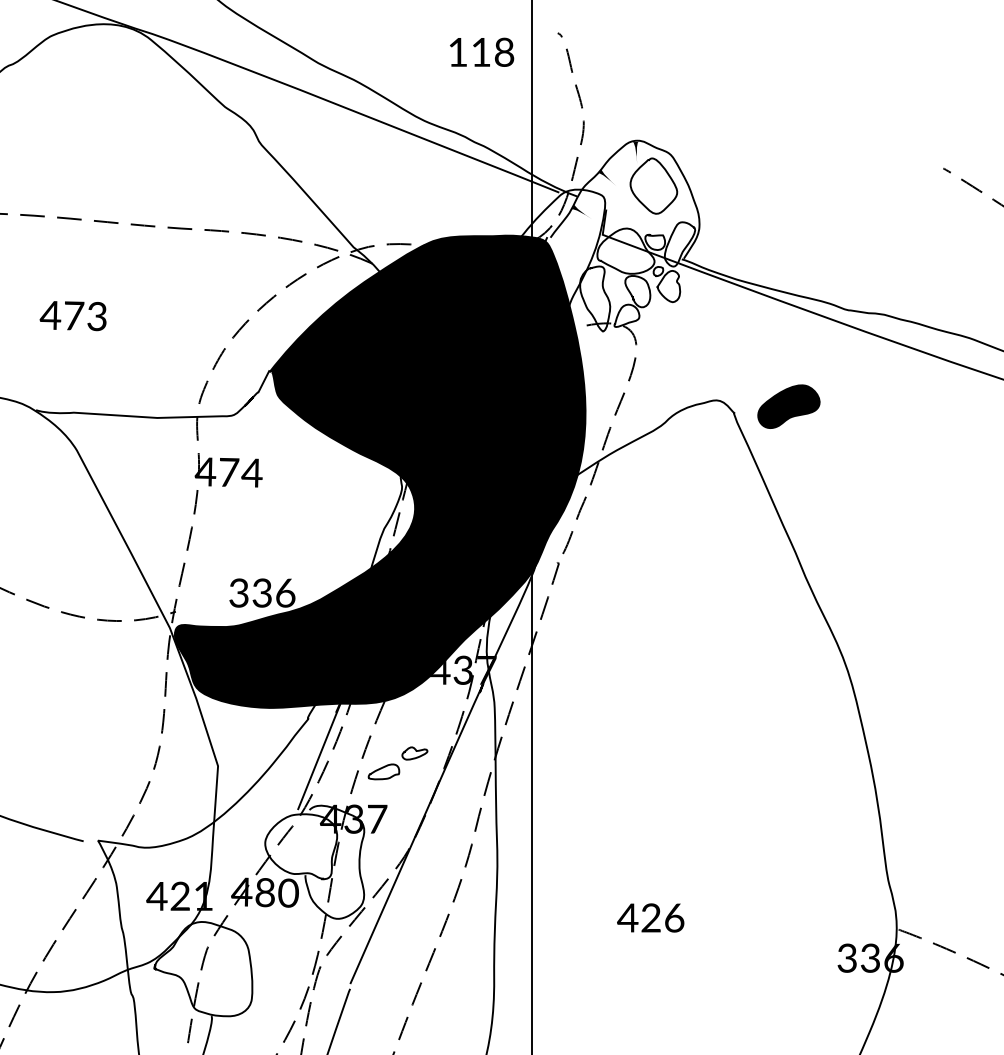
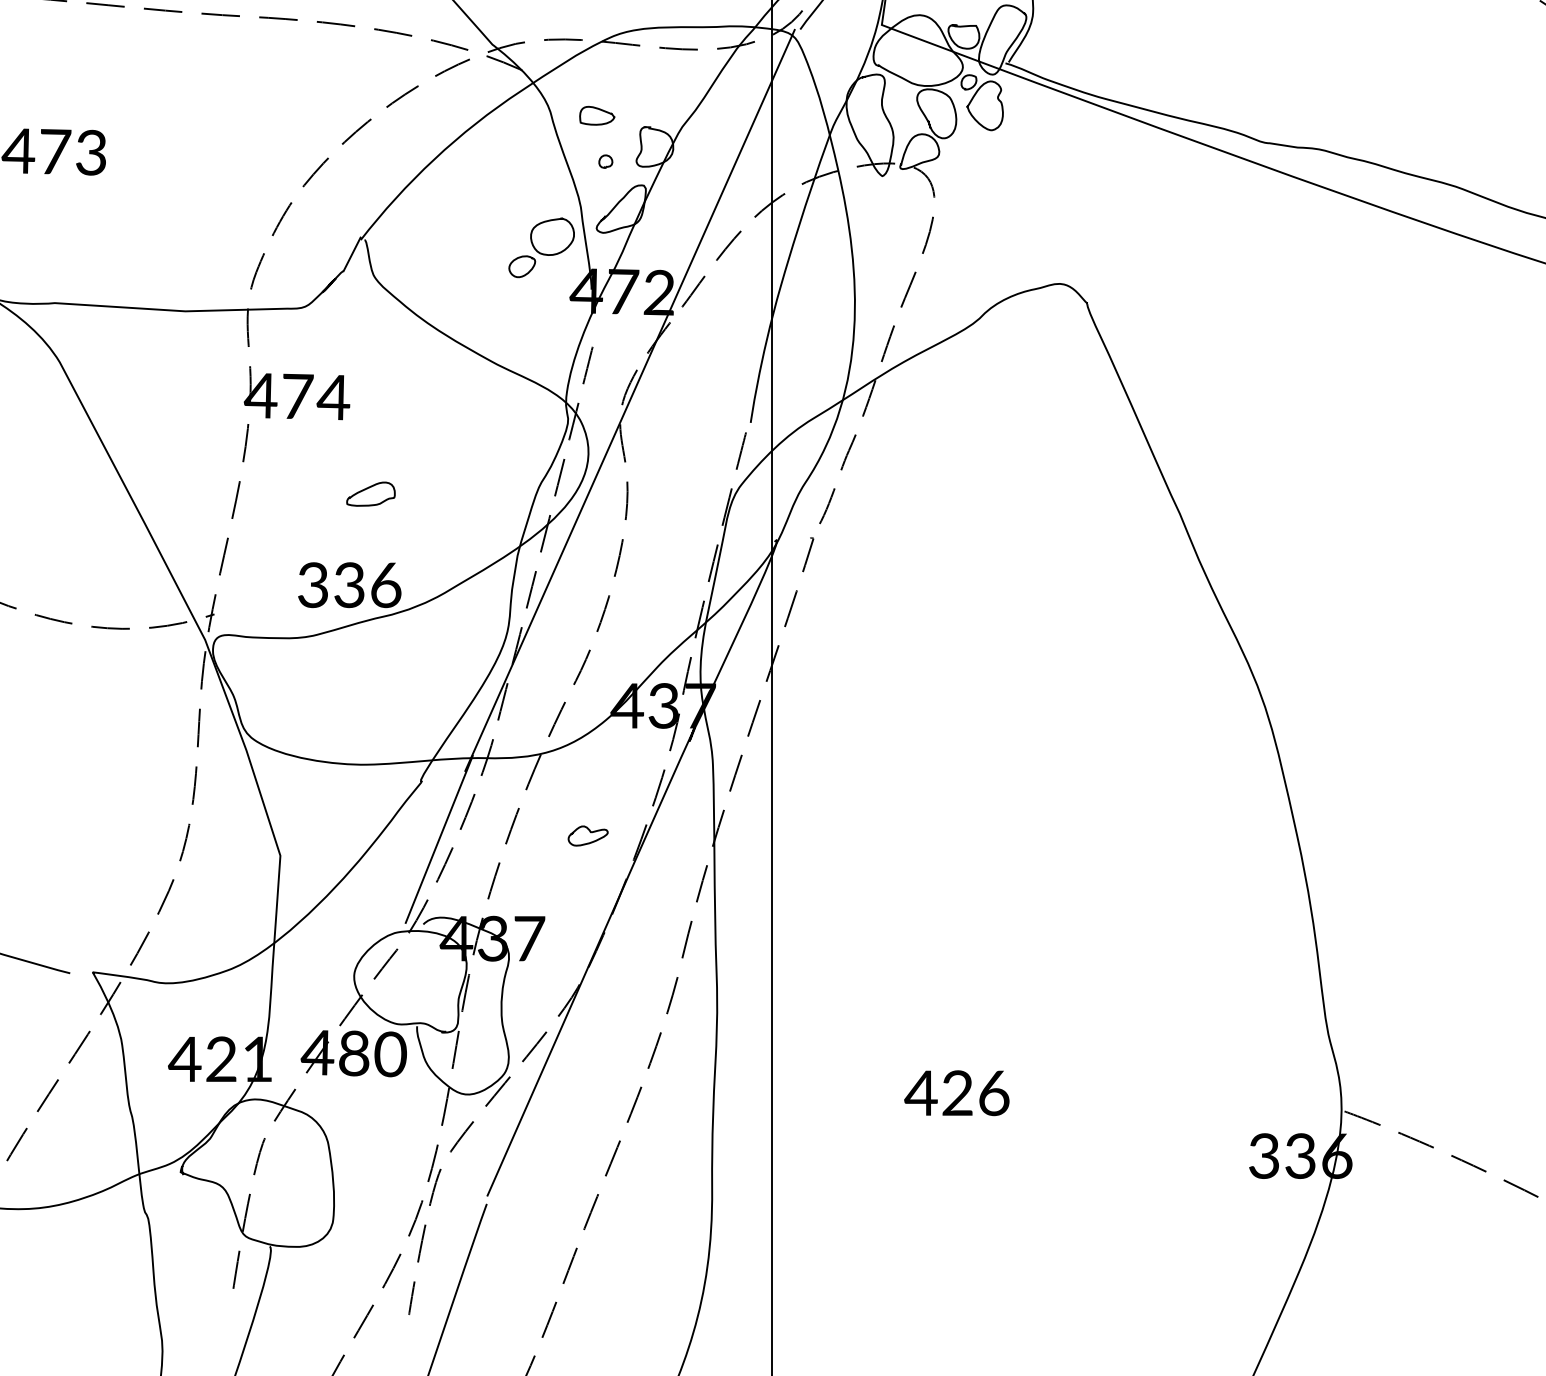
part: (788, 406) -> (1172, 293), removed
fill: (379, 471) -> (532, 395), removed
curve: (381, 769) -> (367, 490), moved

